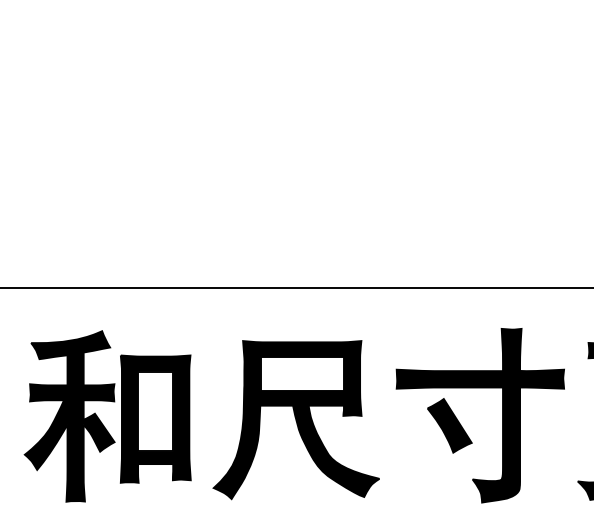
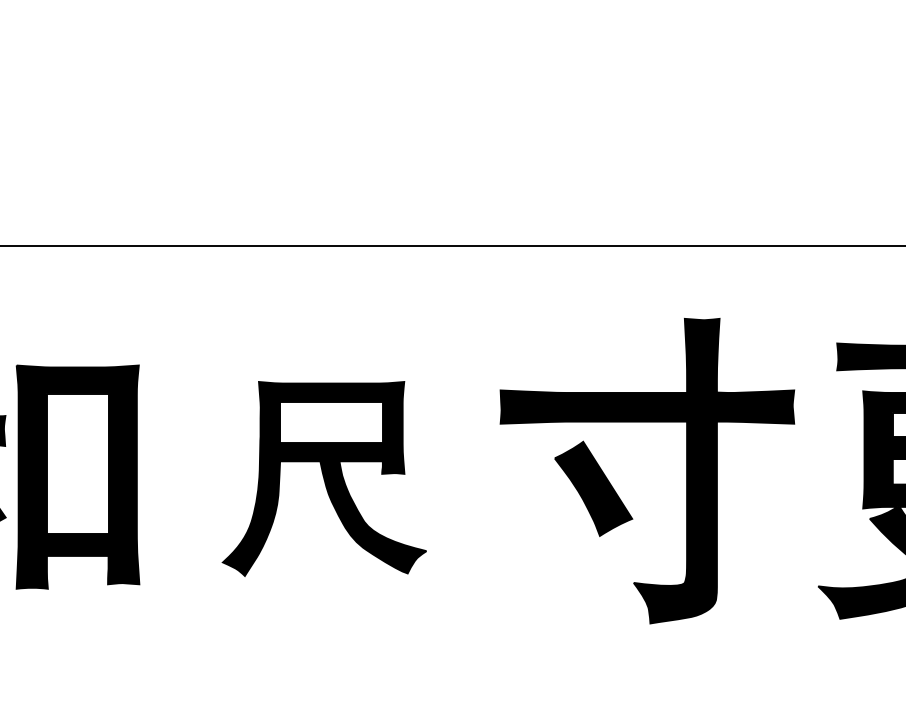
part: (295, 420) -> (323, 479), size x0.7

